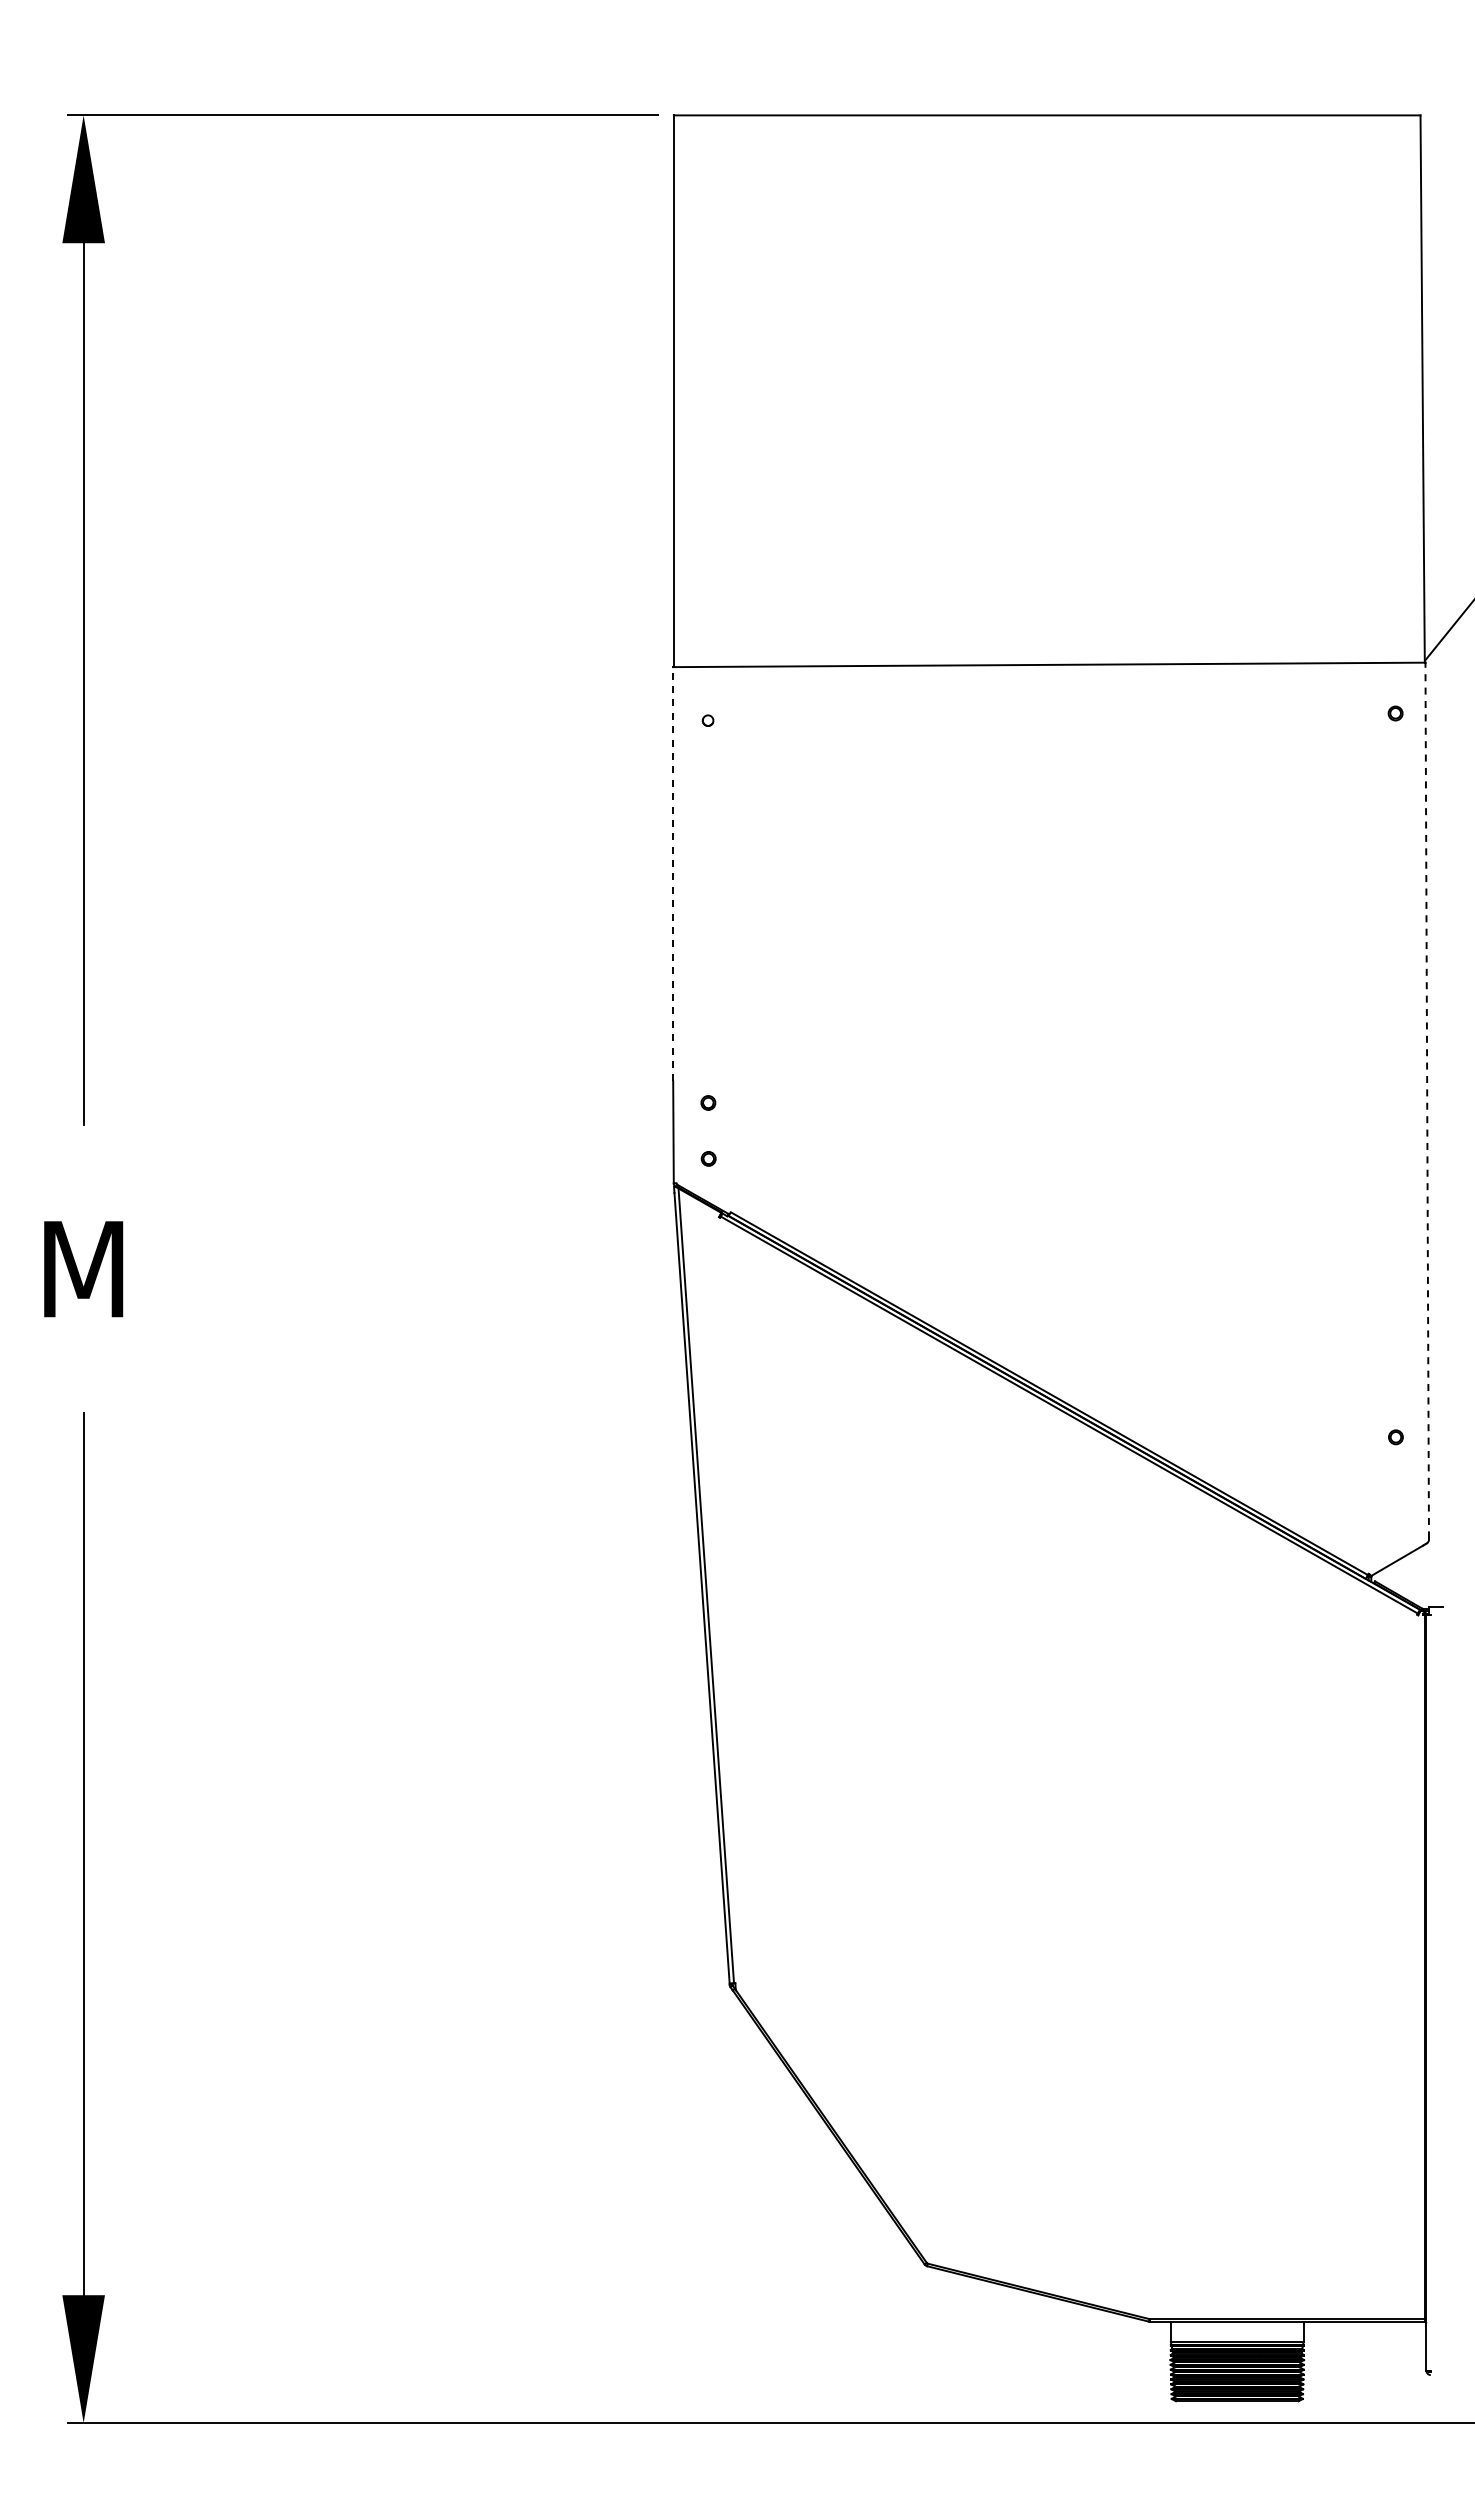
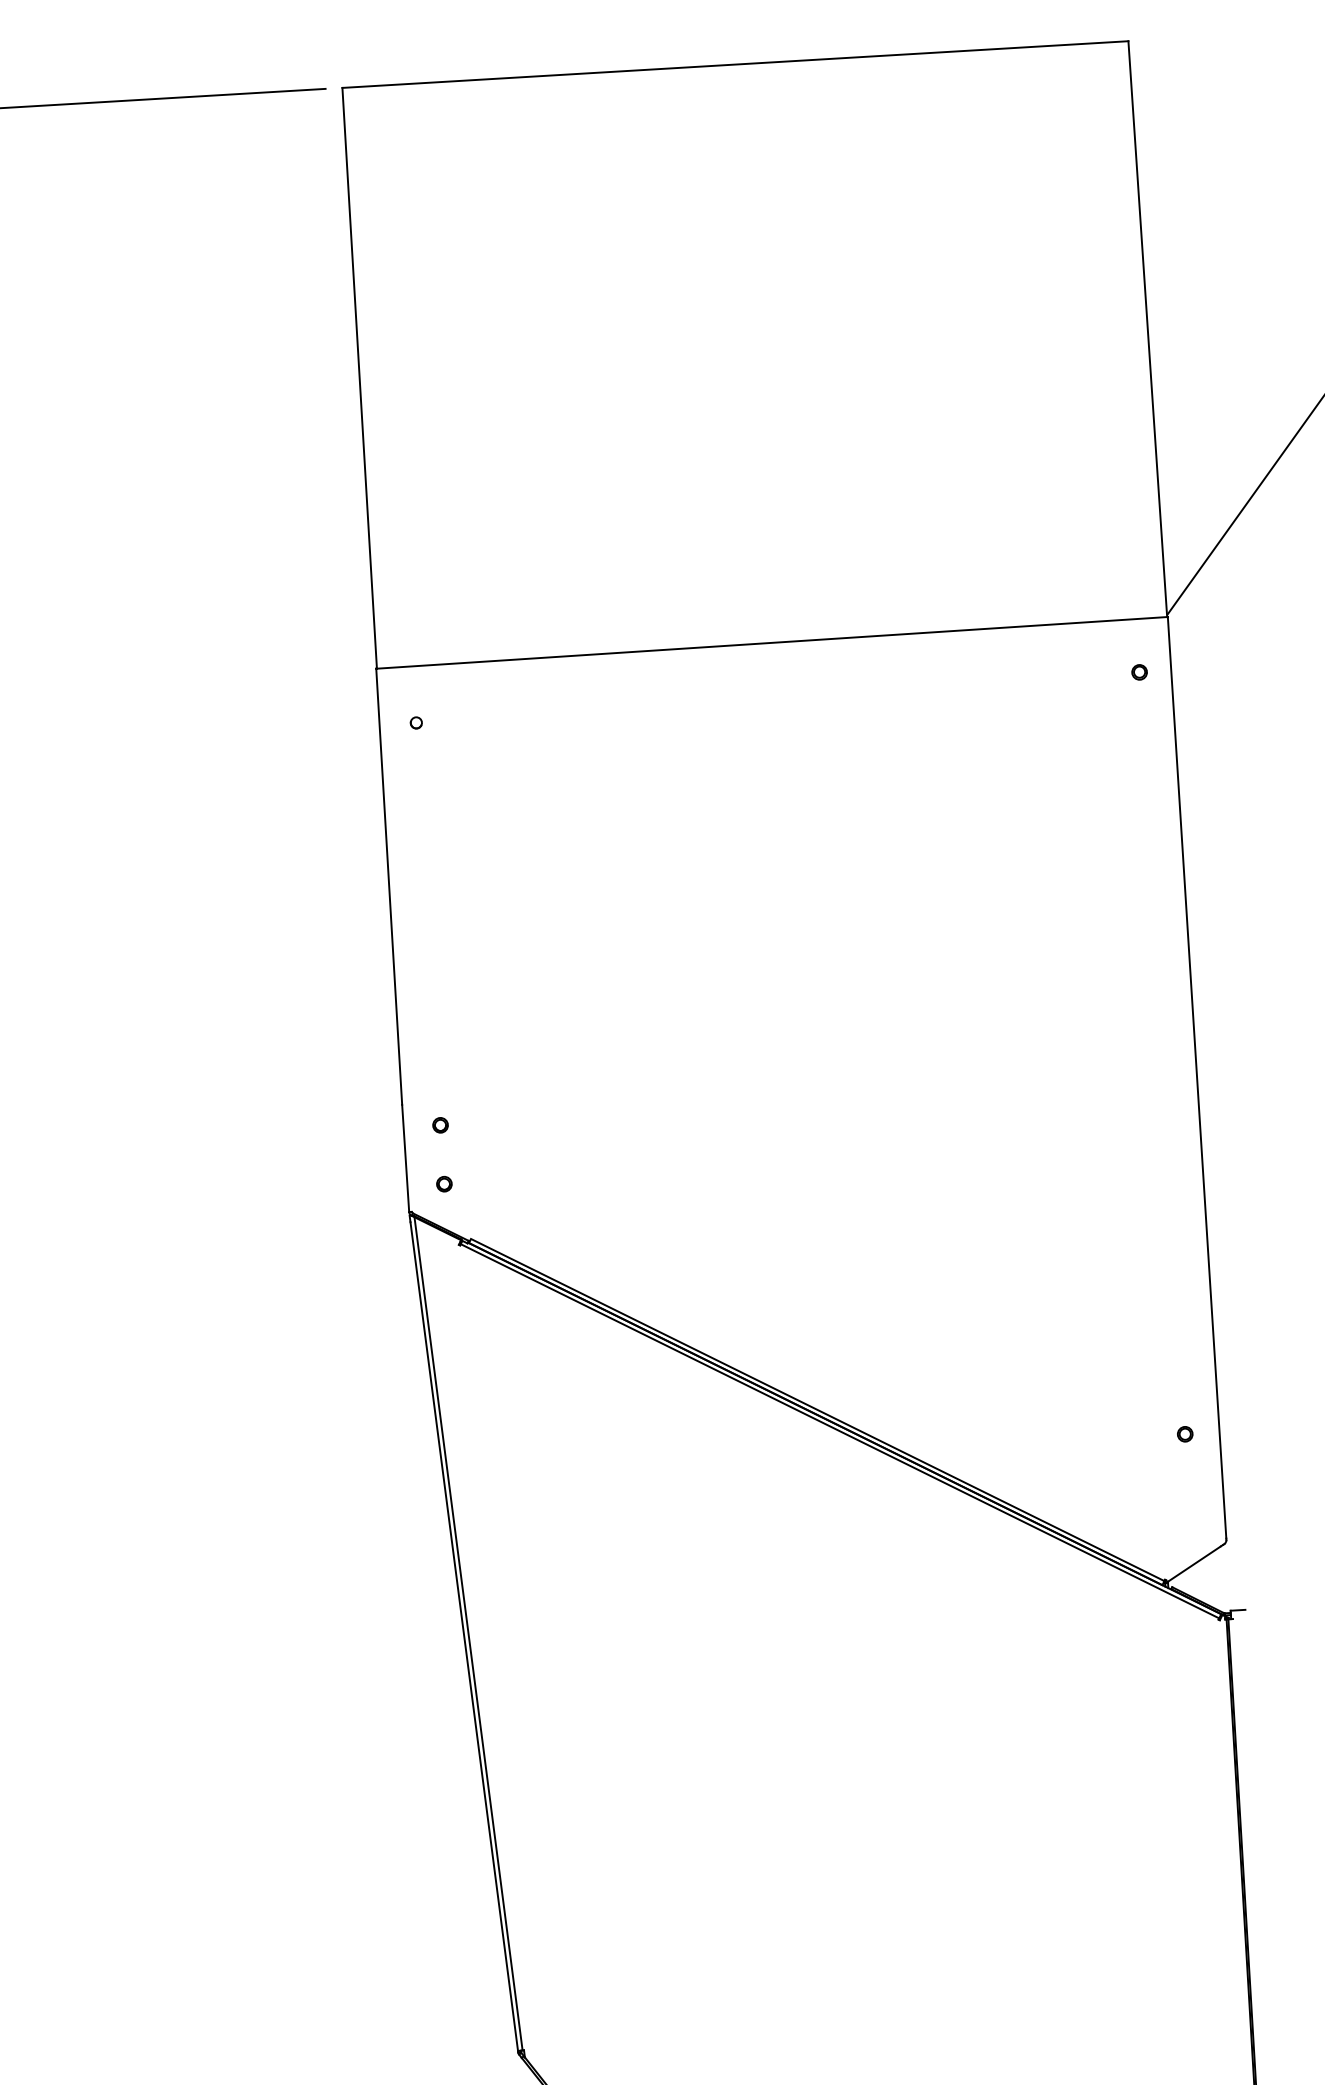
line: (673, 873) -> (389, 885), dashed -> solid
line: (1427, 1100) -> (1197, 1077), dashed -> solid

